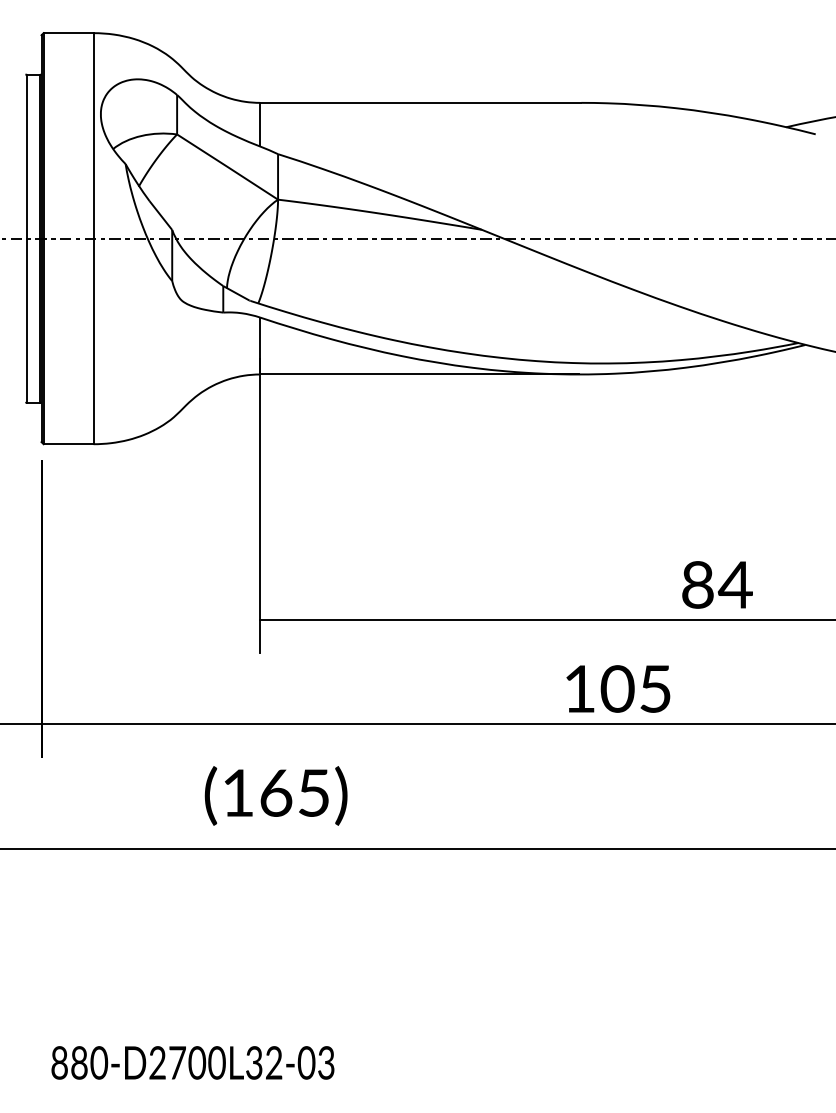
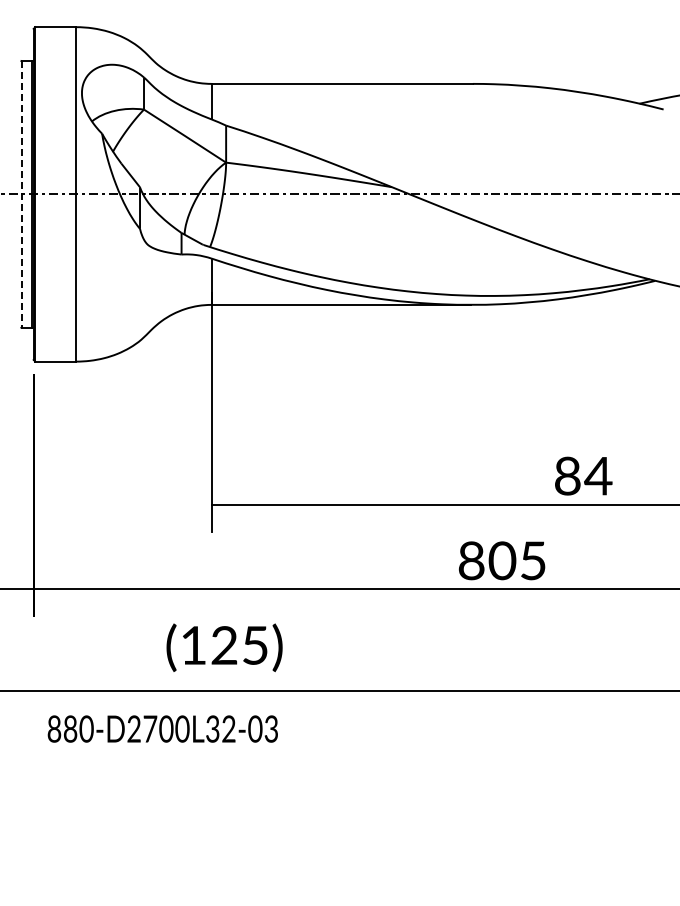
line: (26, 238) -> (21, 194), solid -> dashed
text: (579, 688) -> (471, 560), 105 -> 805
text: (276, 793) -> (224, 645), (165) -> (125)
text: (192, 1062) -> (162, 728), moved

